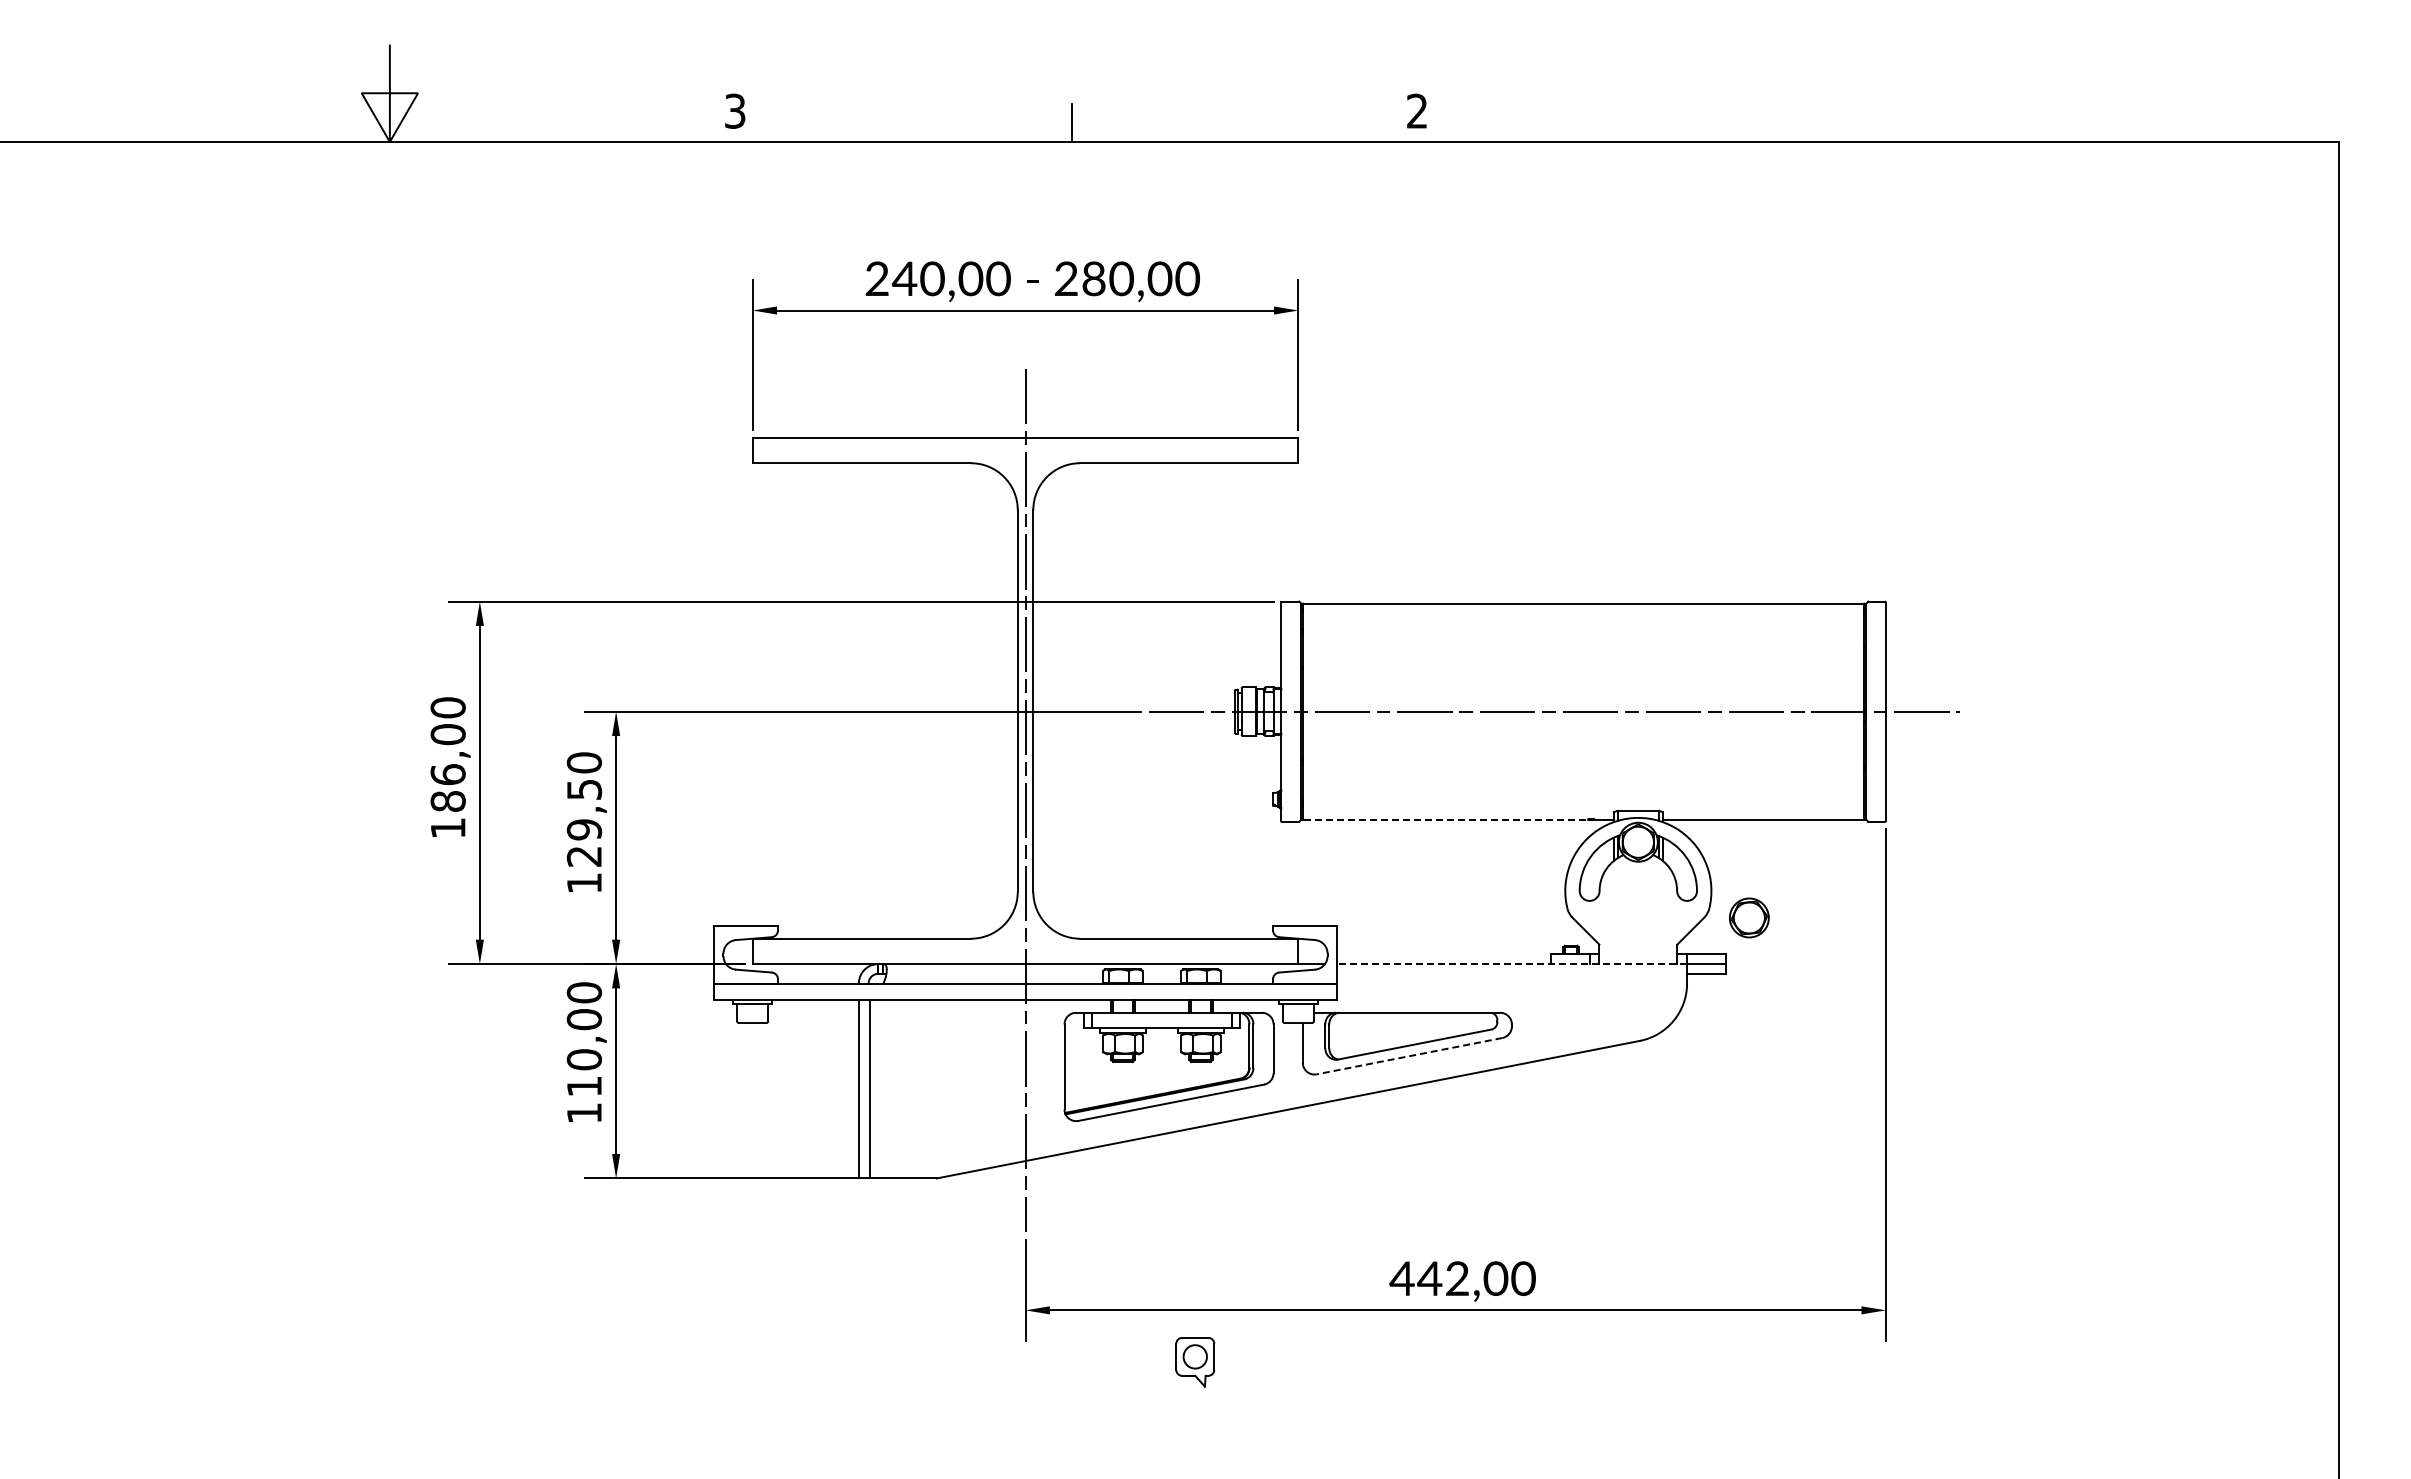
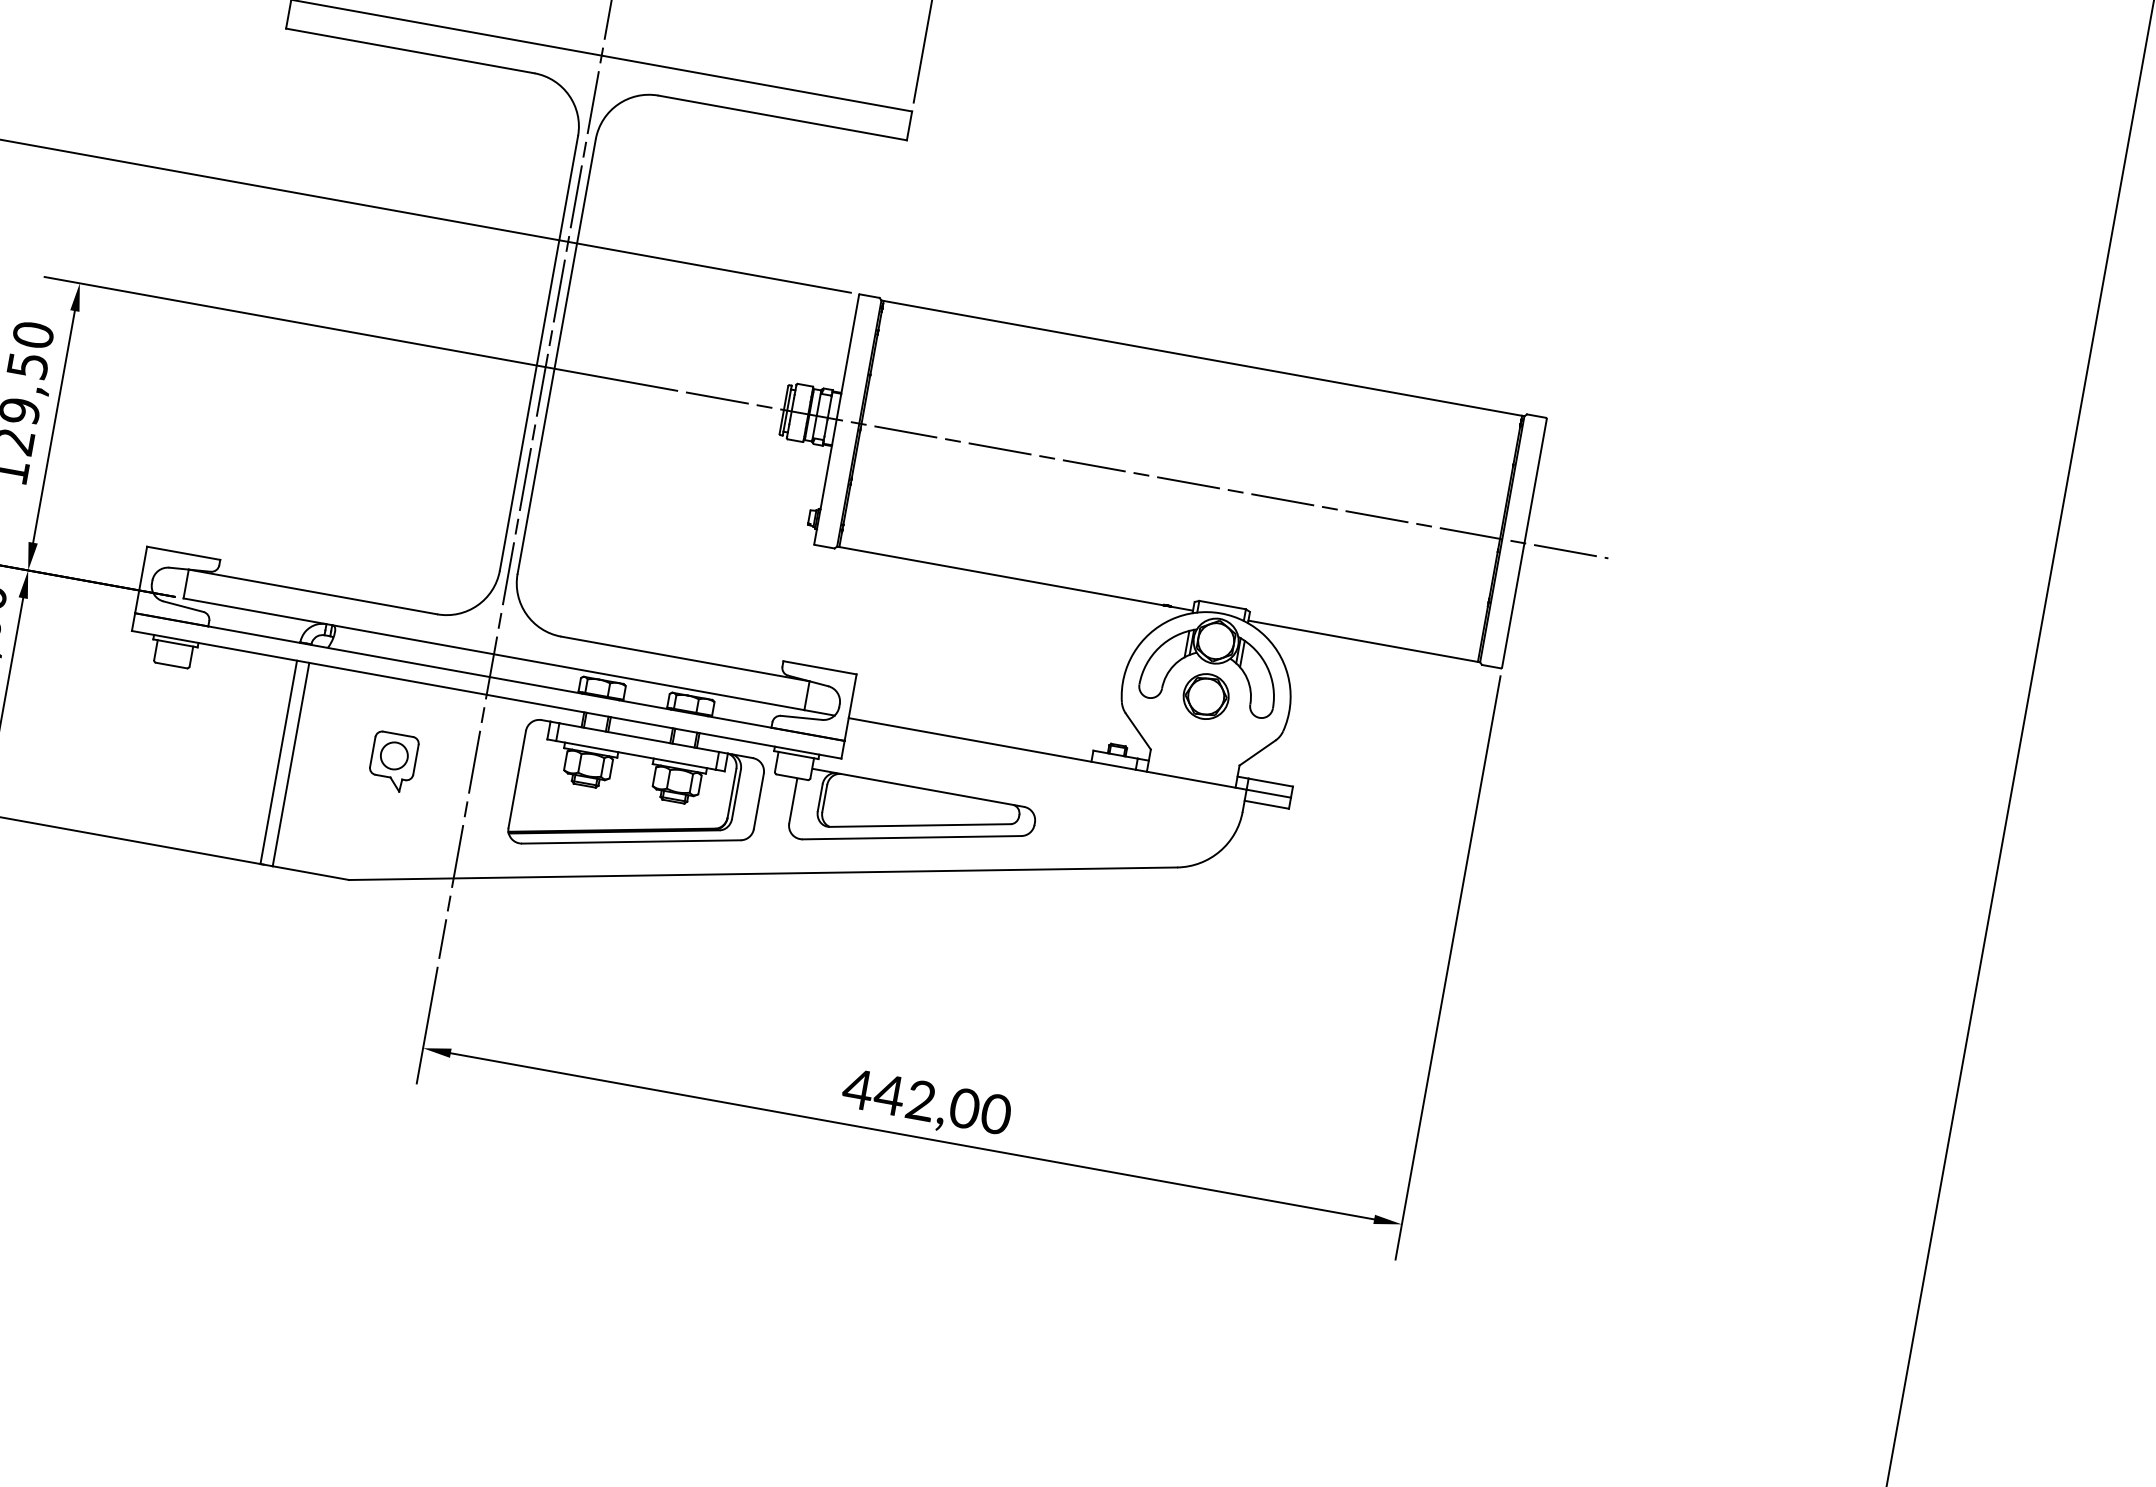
line: (1446, 819) -> (1002, 575), dashed -> solid
part: (1749, 917) -> (1206, 696), moved
line: (1512, 964) -> (1047, 754), dashed -> solid
line: (1409, 1056) -> (911, 838), dashed -> solid
part: (1195, 1362) -> (393, 762), moved

